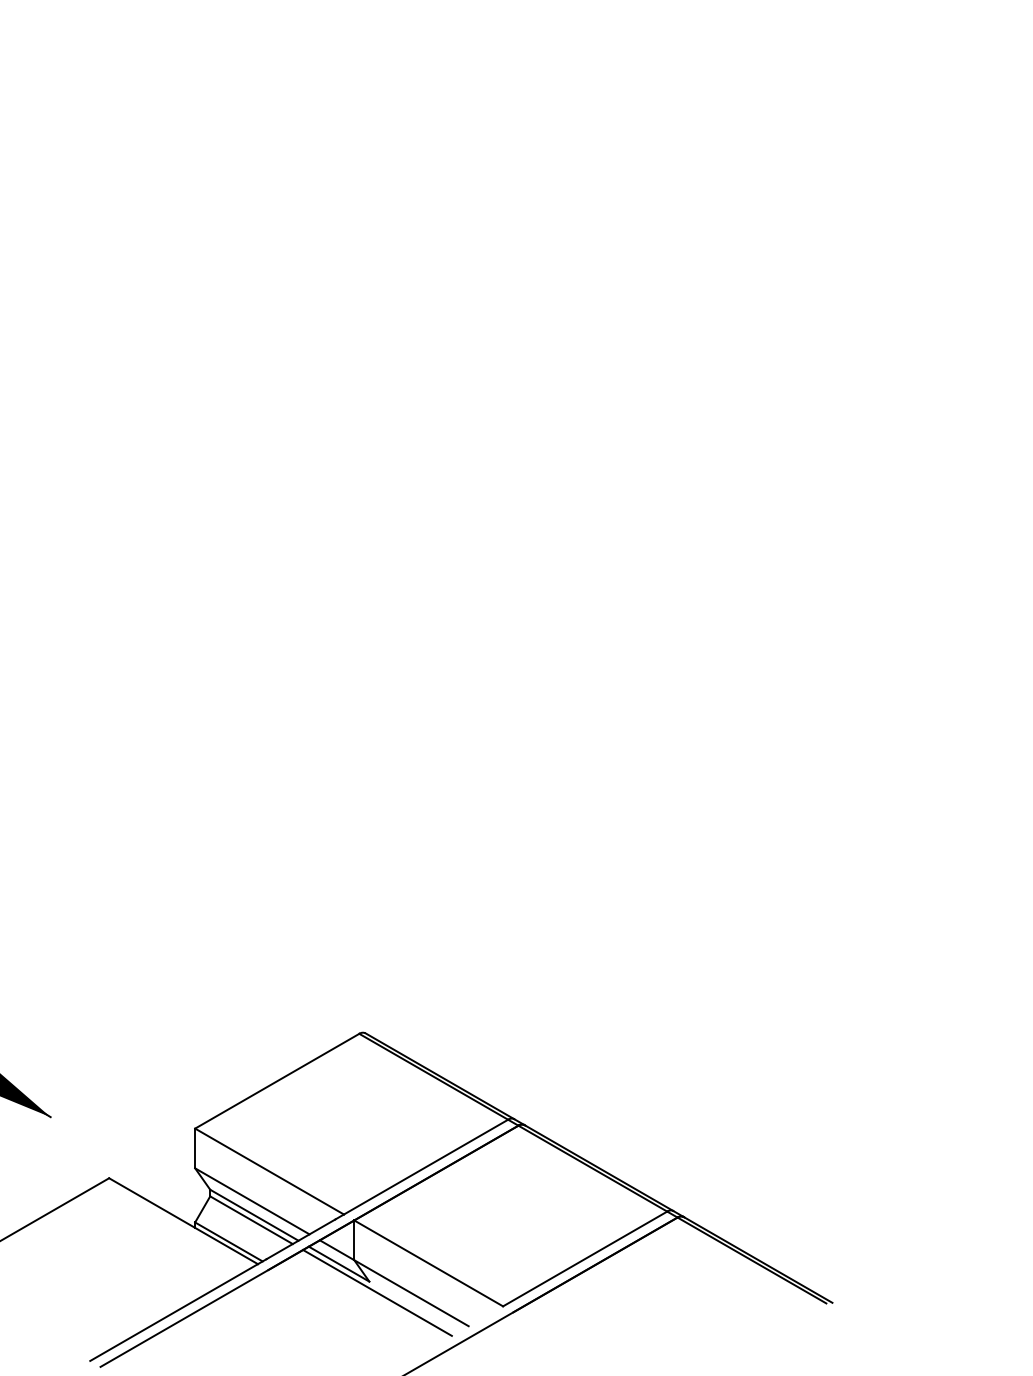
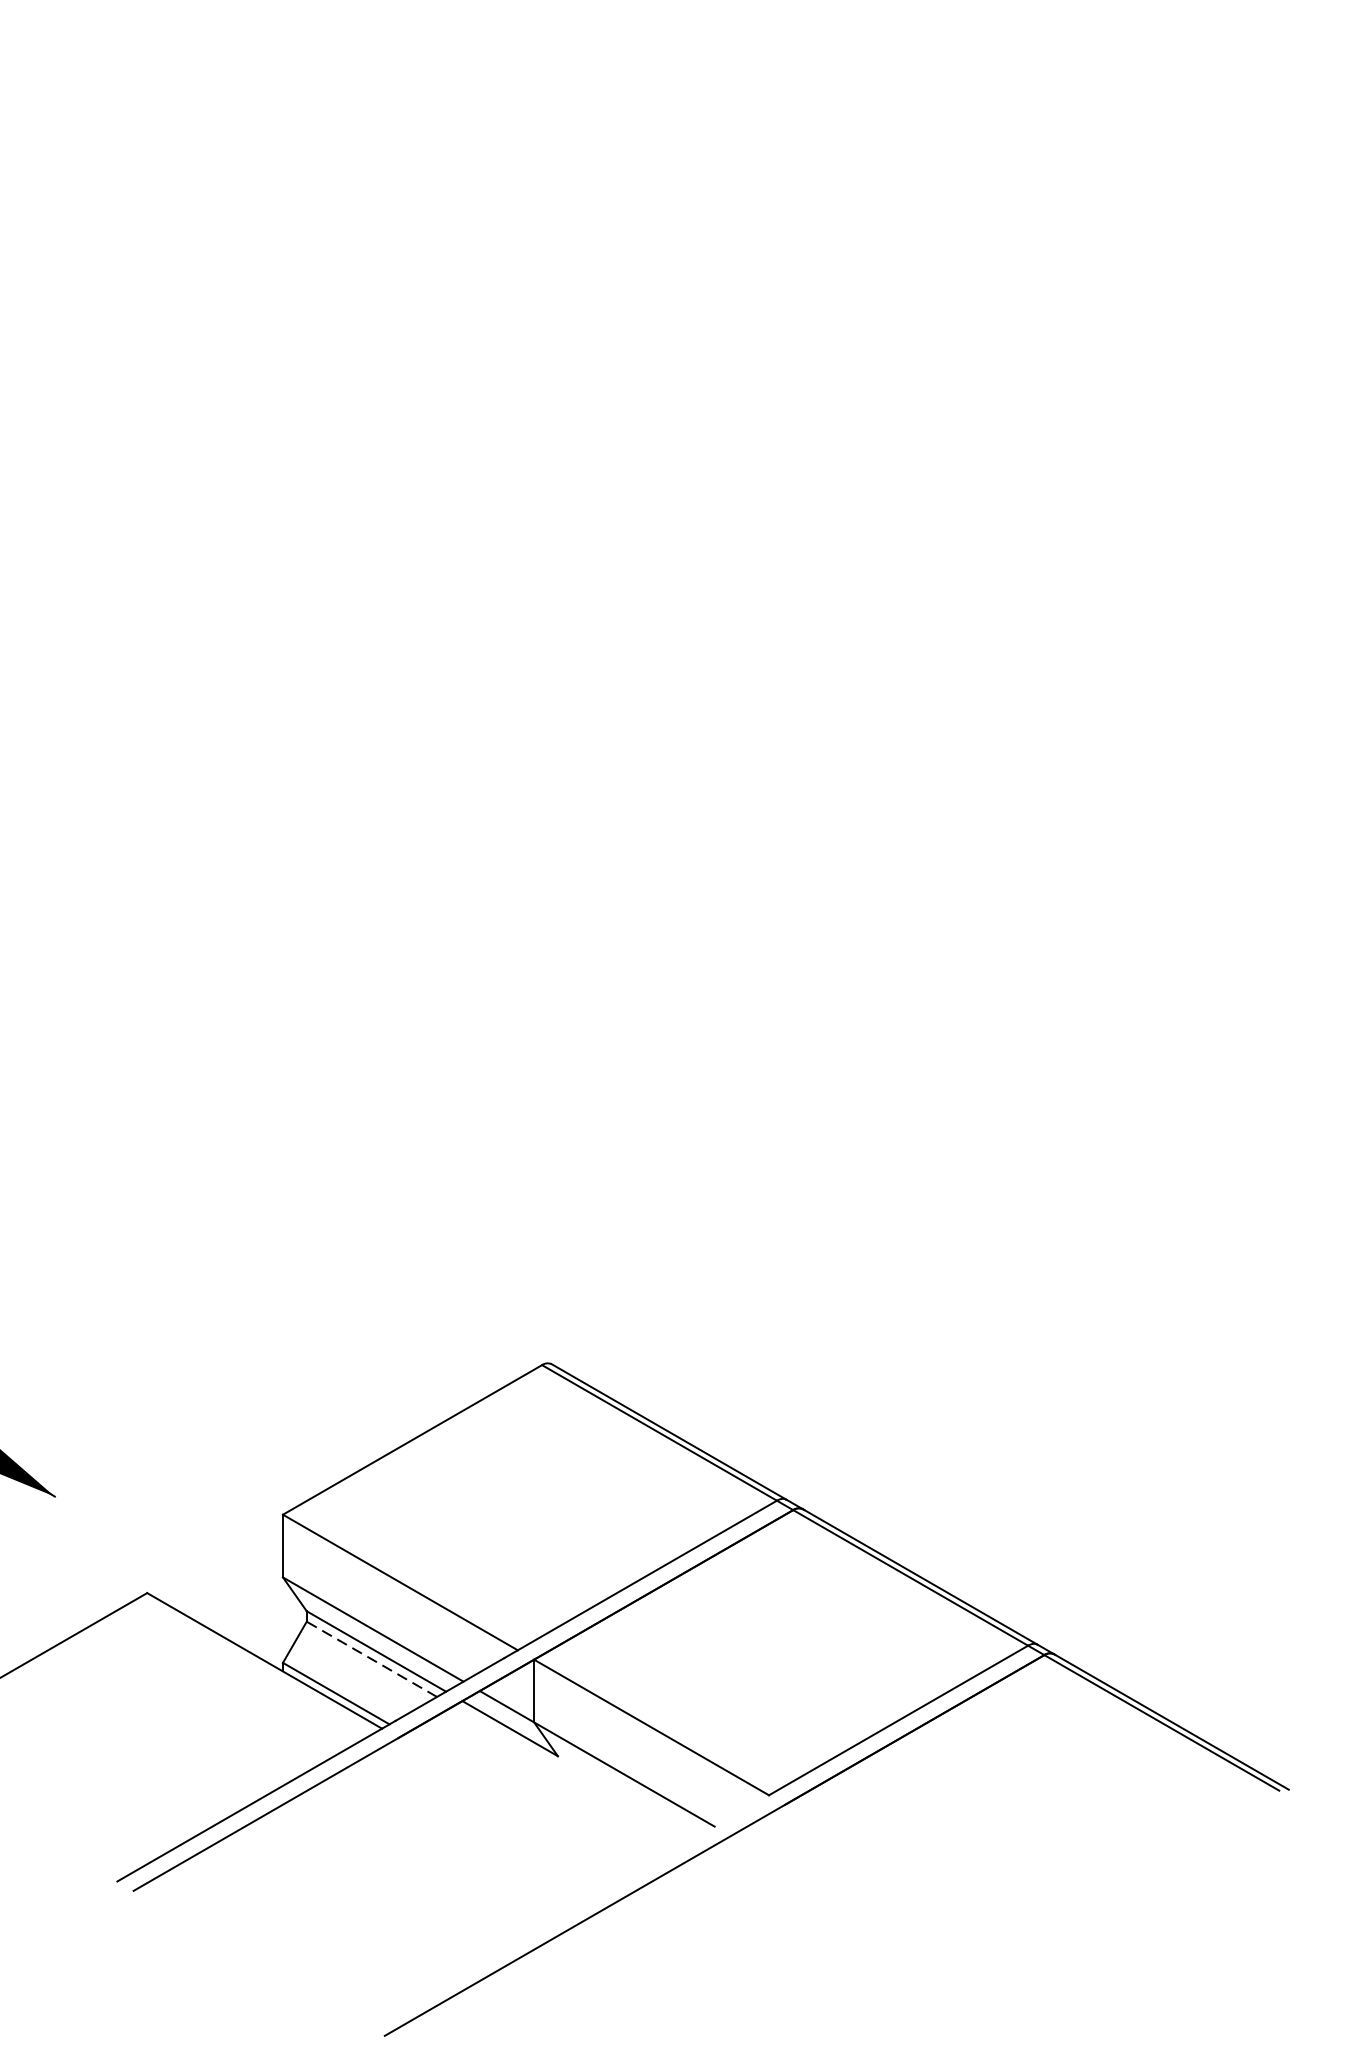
line: (251, 1220) -> (371, 1659), solid -> dashed
line: (377, 1292) -> (570, 1773), removed

